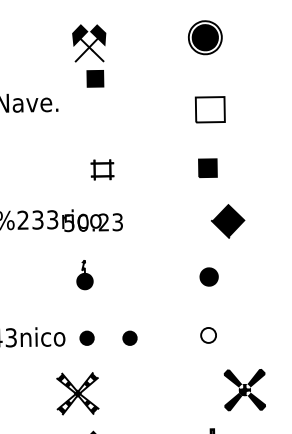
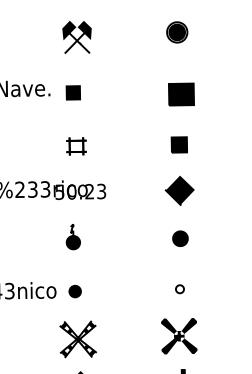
part: (205, 37) -> (177, 32), size x0.71
part: (94, 78) -> (72, 92), moved
fill: (210, 109) -> (181, 94), added
part: (102, 170) -> (76, 146), moved
part: (227, 221) -> (179, 190), moved
part: (208, 335) -> (179, 289), size x0.62
part: (129, 338) -> (111, 291), removed
part: (245, 390) -> (179, 336), moved
part: (76, 393) -> (77, 339), moved

